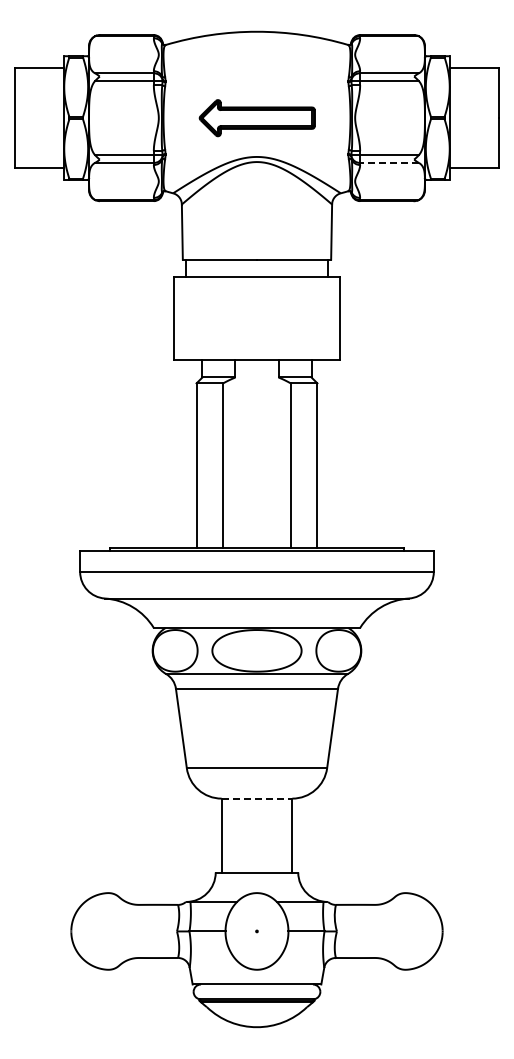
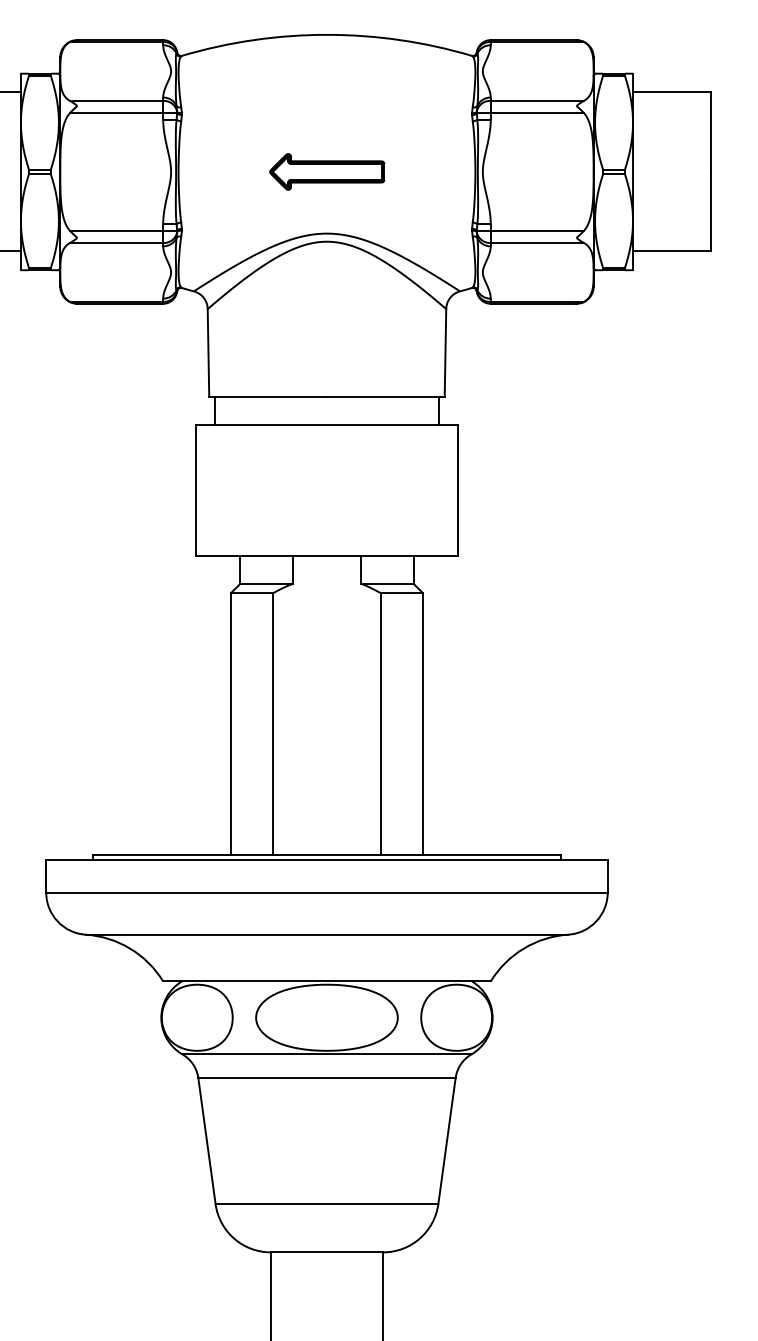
part: (256, 117) -> (326, 170), size x0.62
line: (389, 162) -> (537, 242), dashed -> solid
line: (257, 798) -> (327, 1252), dashed -> solid

